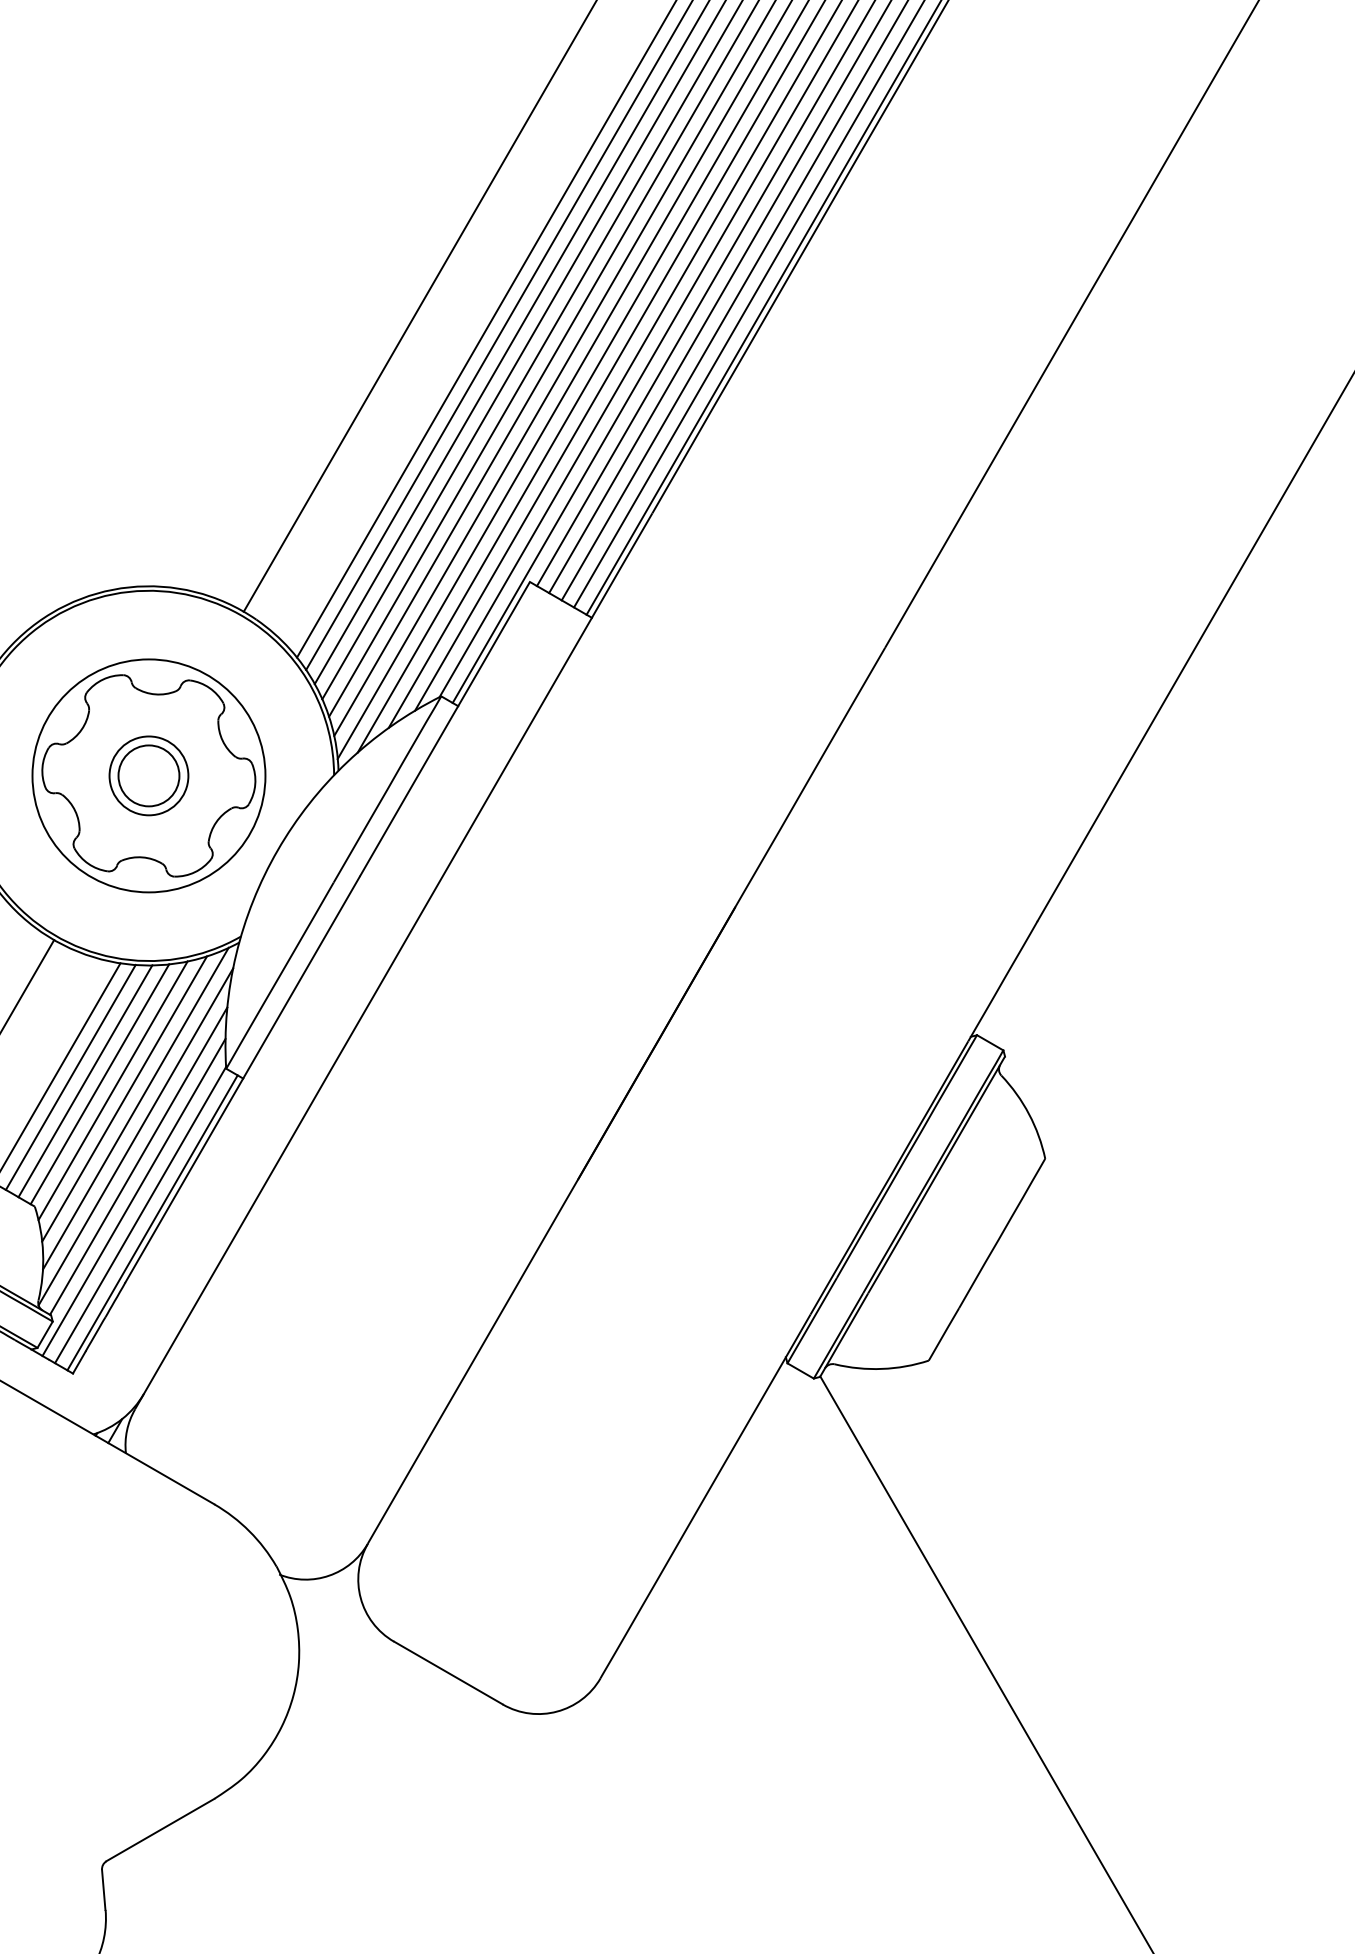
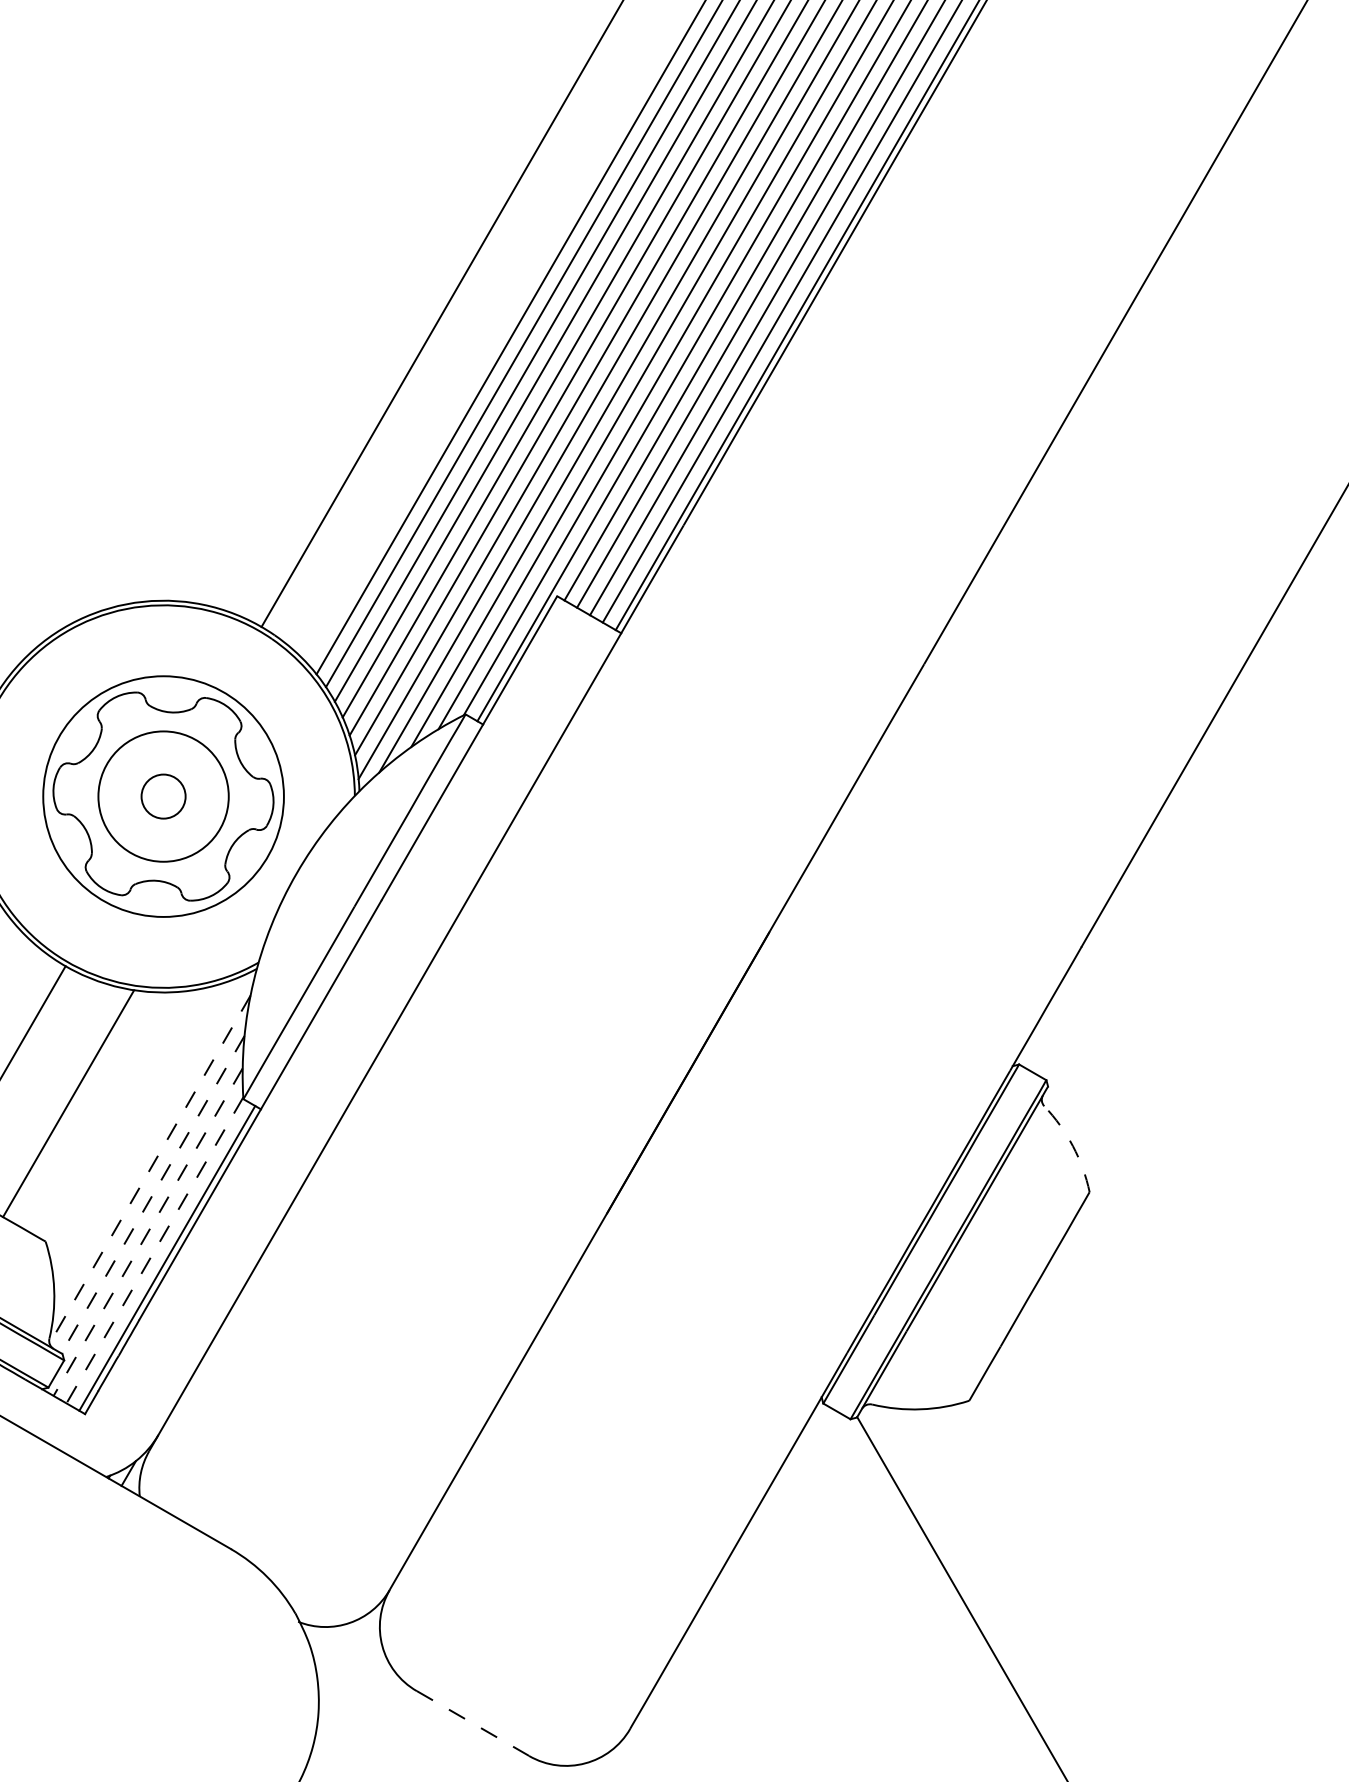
circle: (148, 775) -> (163, 796), size x0.7
circle: (148, 775) -> (163, 796), size x1.6
line: (70, 1076) -> (82, 1107), removed
line: (85, 1081) -> (98, 1112), removed
line: (99, 1084) -> (112, 1115), removed
line: (112, 1090) -> (125, 1121), removed
line: (124, 1098) -> (138, 1129), removed
line: (135, 1108) -> (149, 1140), removed
arc: (1029, 1114) -> (1073, 1146), solid -> dashed
line: (135, 1136) -> (149, 1169), solid -> dashed
line: (138, 1161) -> (152, 1194), solid -> dashed
line: (133, 1197) -> (147, 1232), solid -> dashed
line: (140, 1215) -> (154, 1250), solid -> dashed
line: (448, 1673) -> (473, 1723), solid -> dashed

